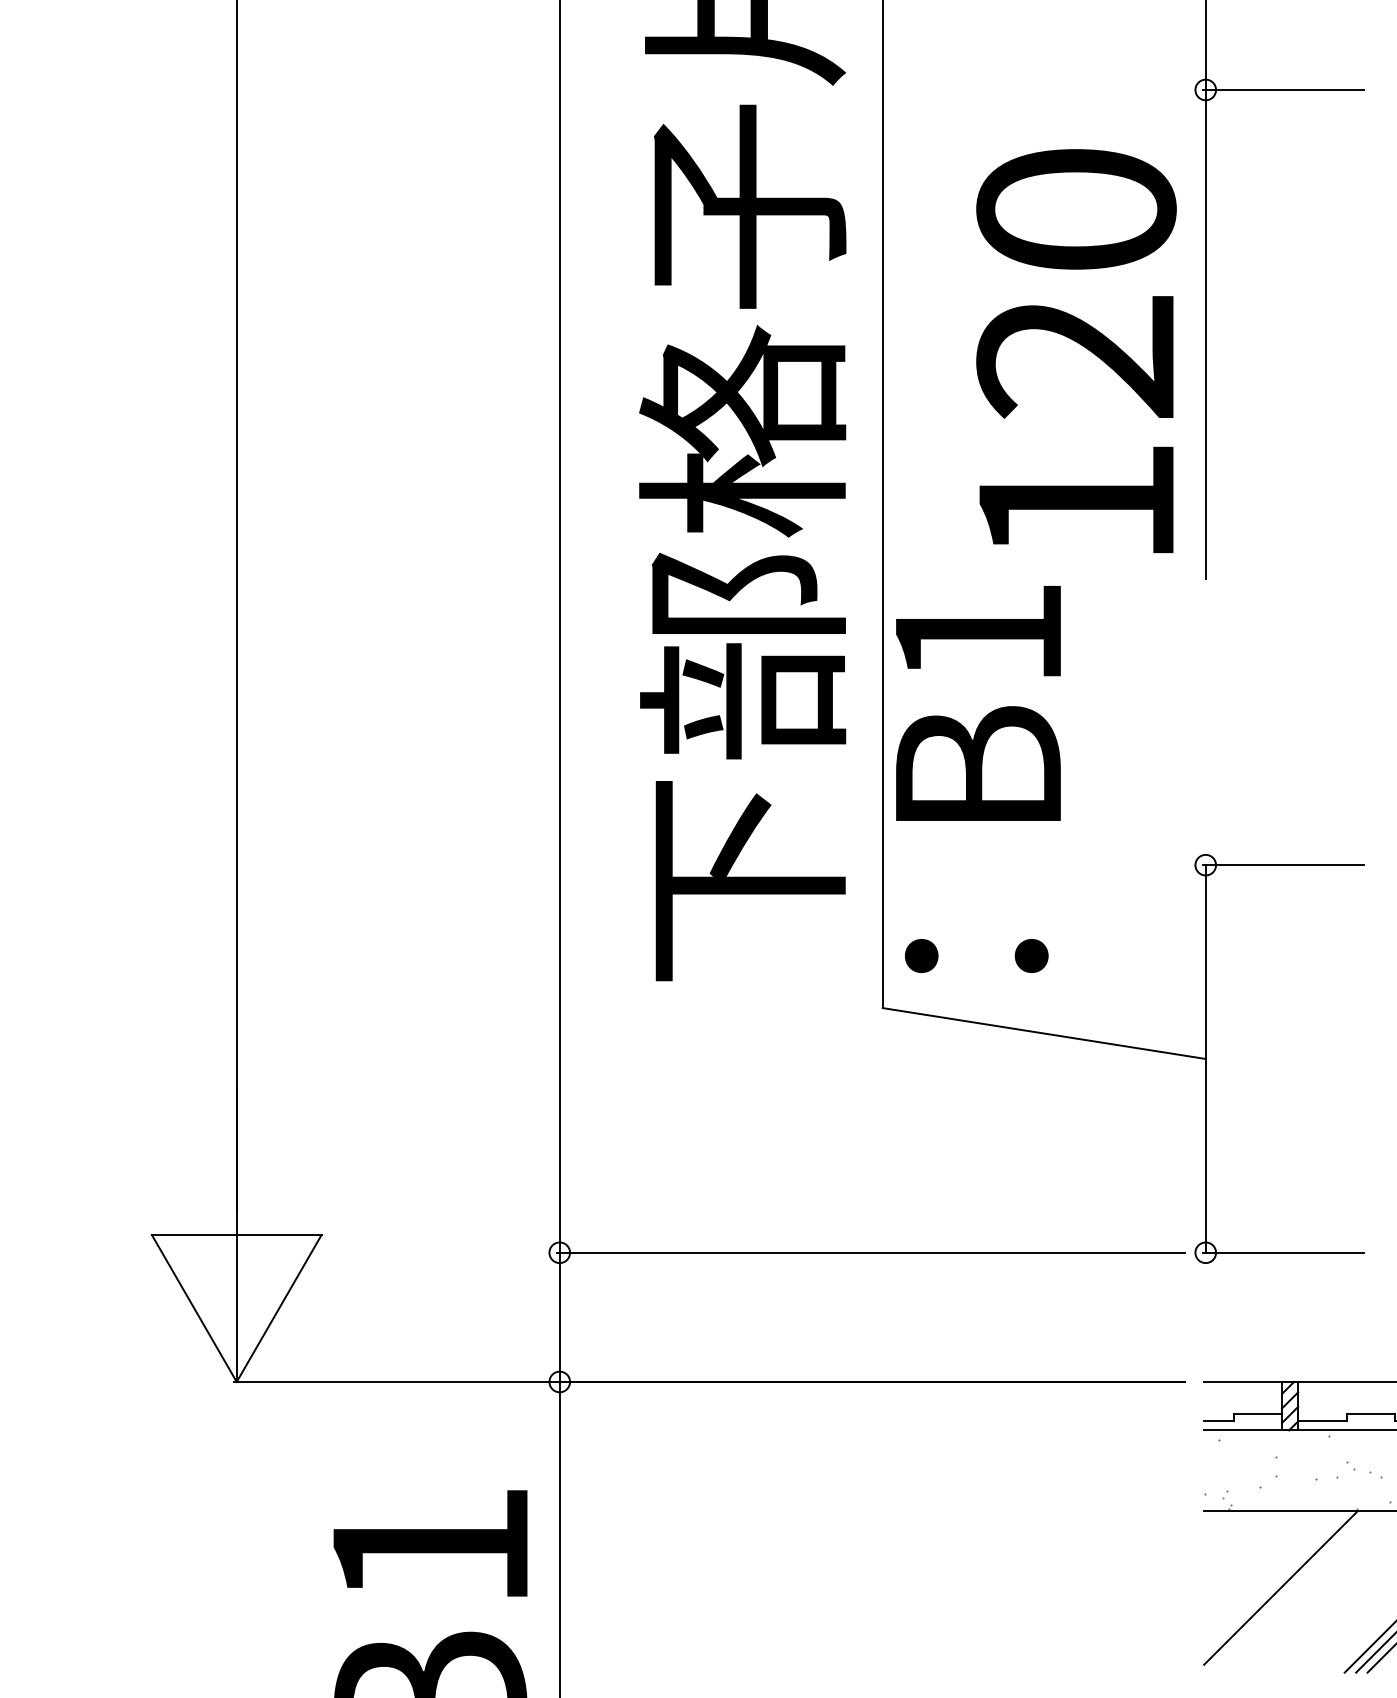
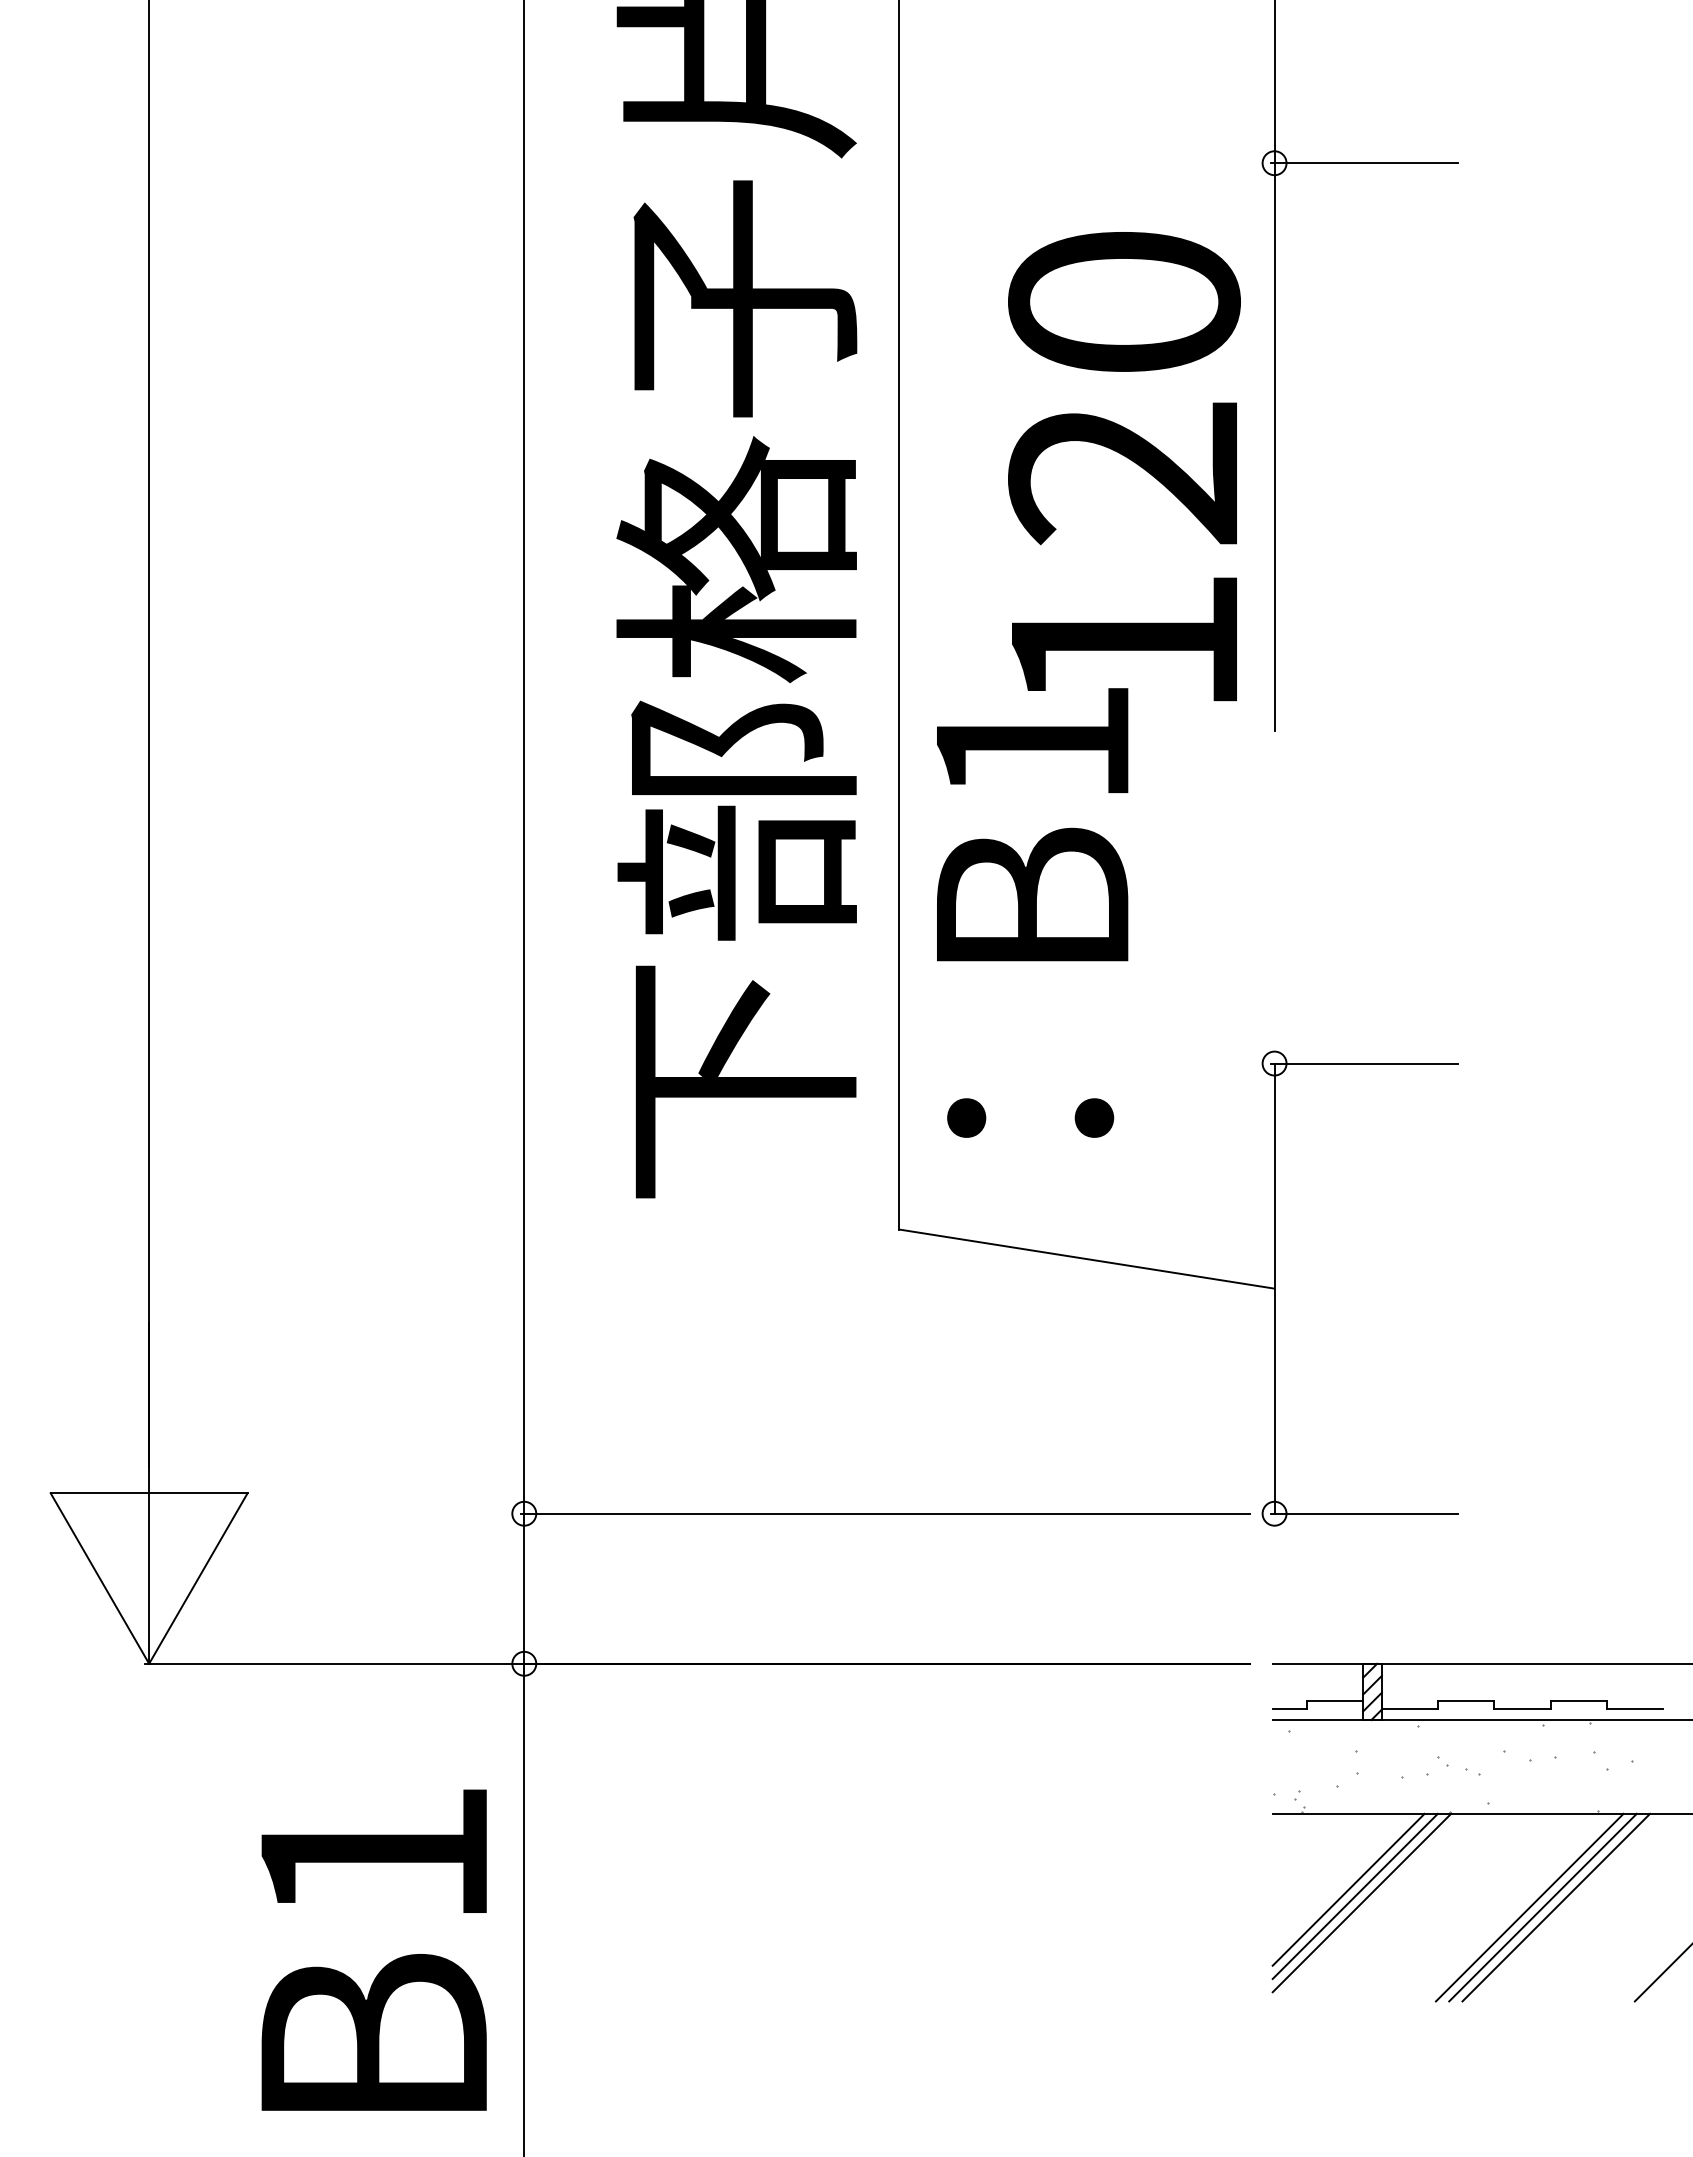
text: (978, 779) -> (1032, 912), moved
line: (1269, 1576) -> (1348, 1889), added
line: (1274, 1581) -> (1354, 1895), added

